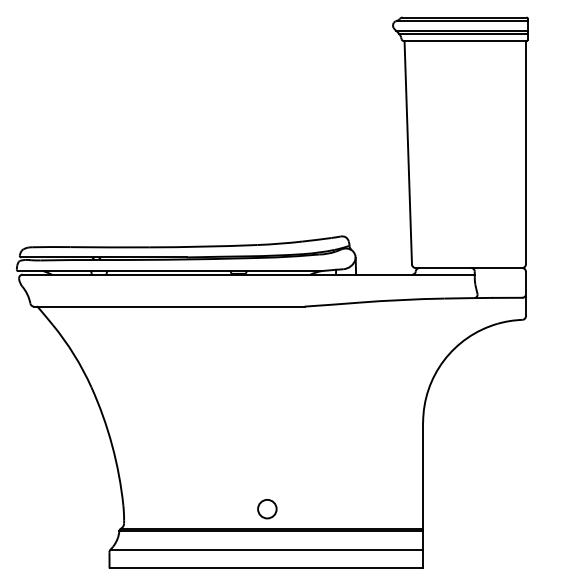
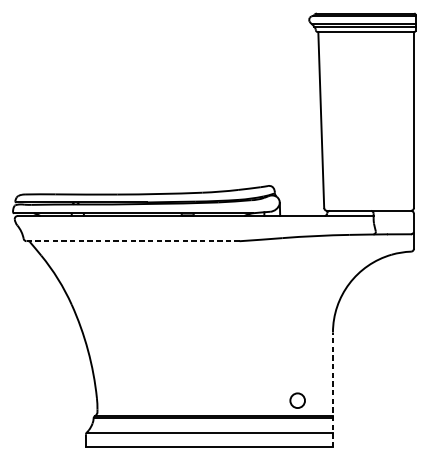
line: (169, 306) -> (133, 241), solid -> dashed
line: (423, 495) -> (333, 389), solid -> dashed
circle: (267, 509) -> (297, 400), moved

